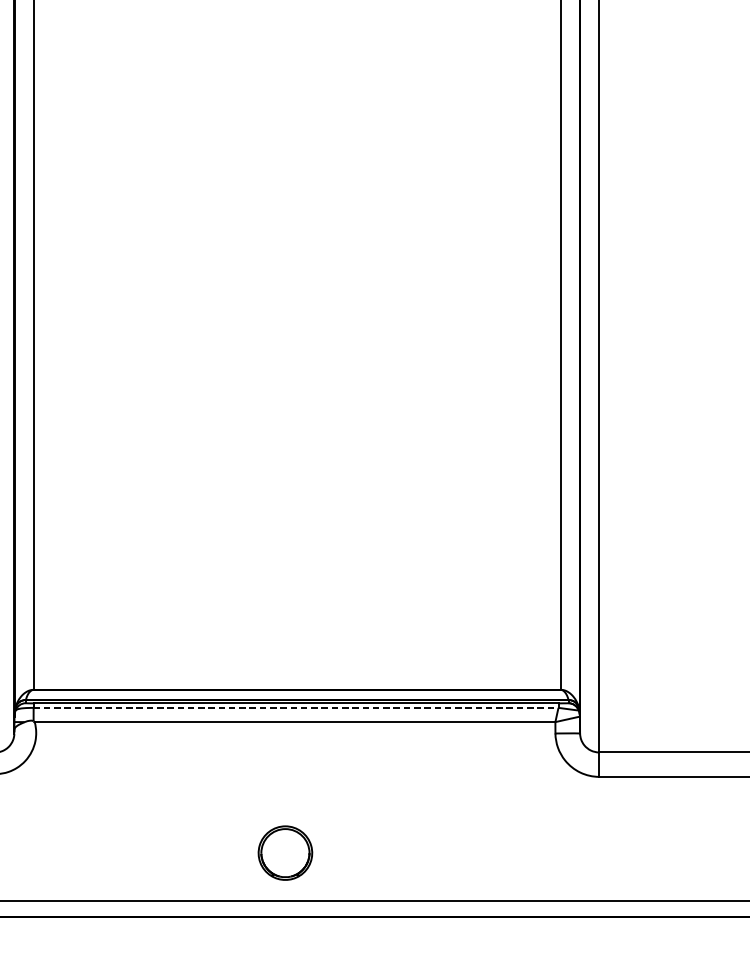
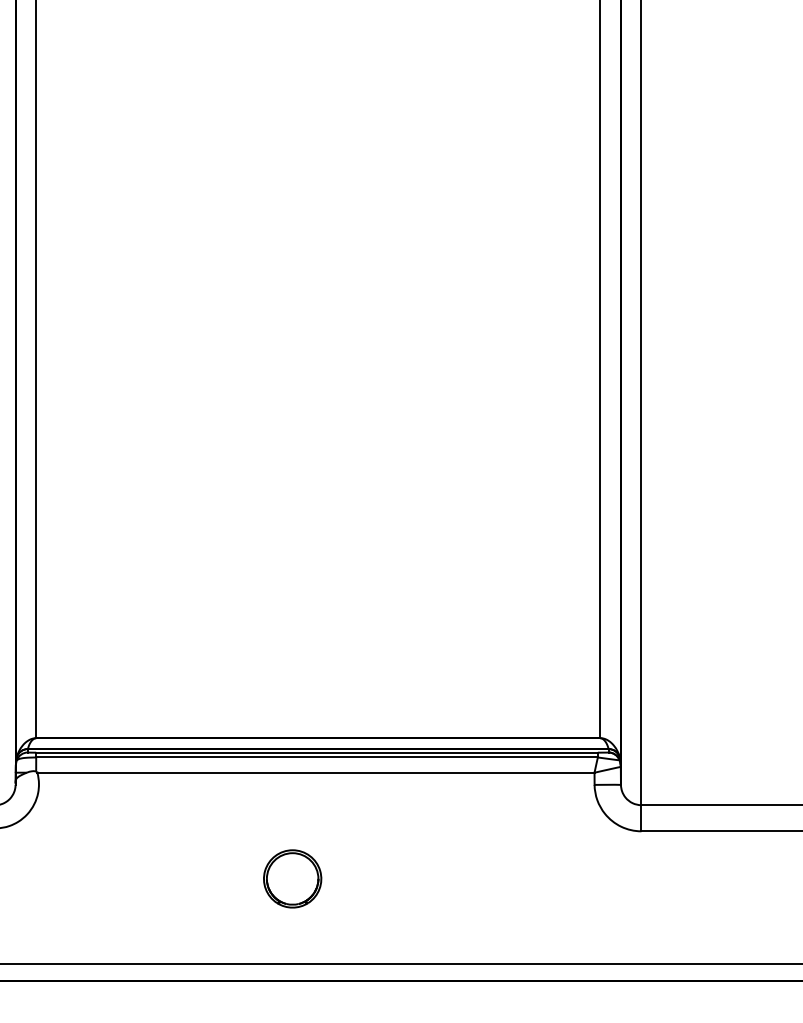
line: (296, 707) -> (317, 757), dashed -> solid
part: (285, 852) -> (292, 878), moved

